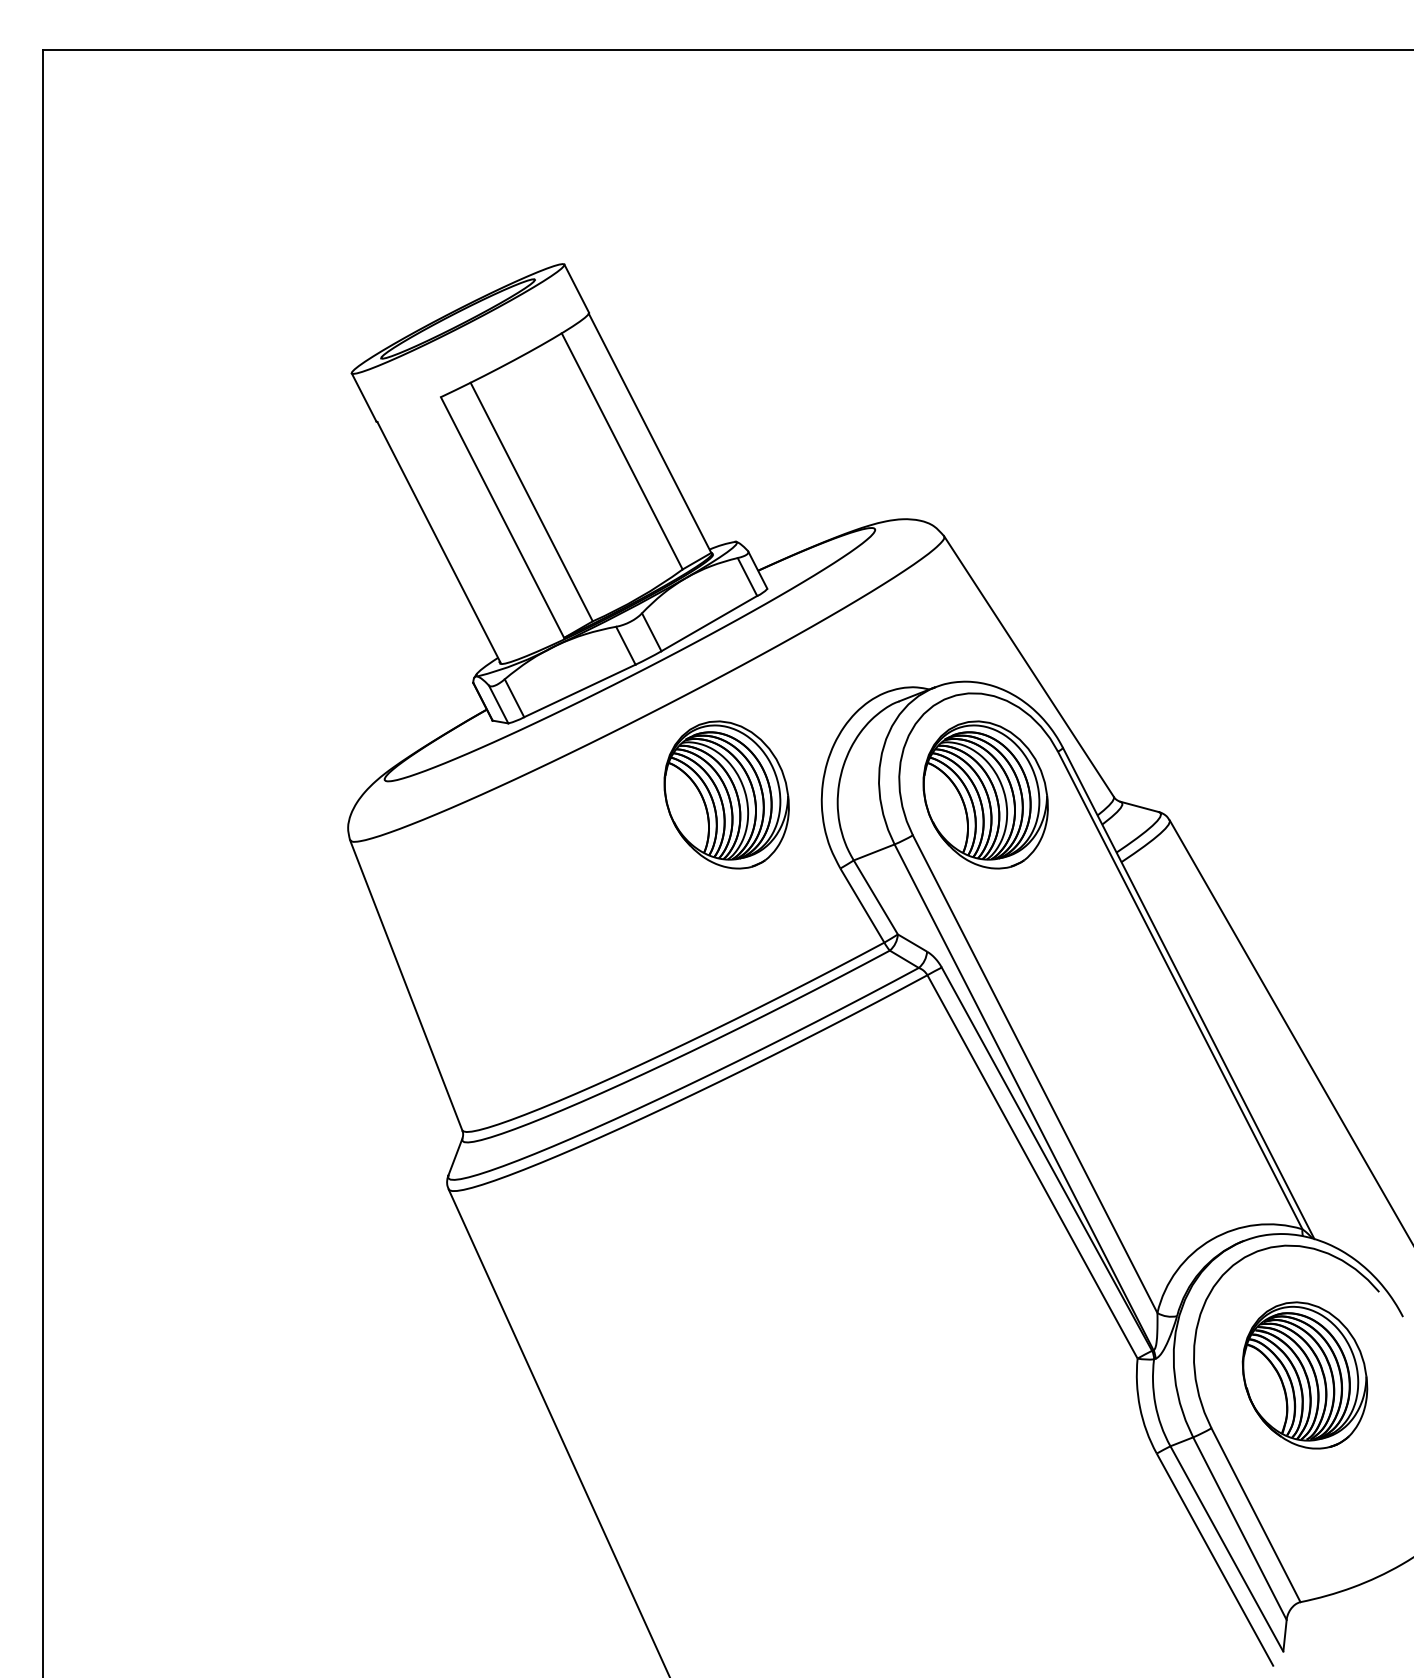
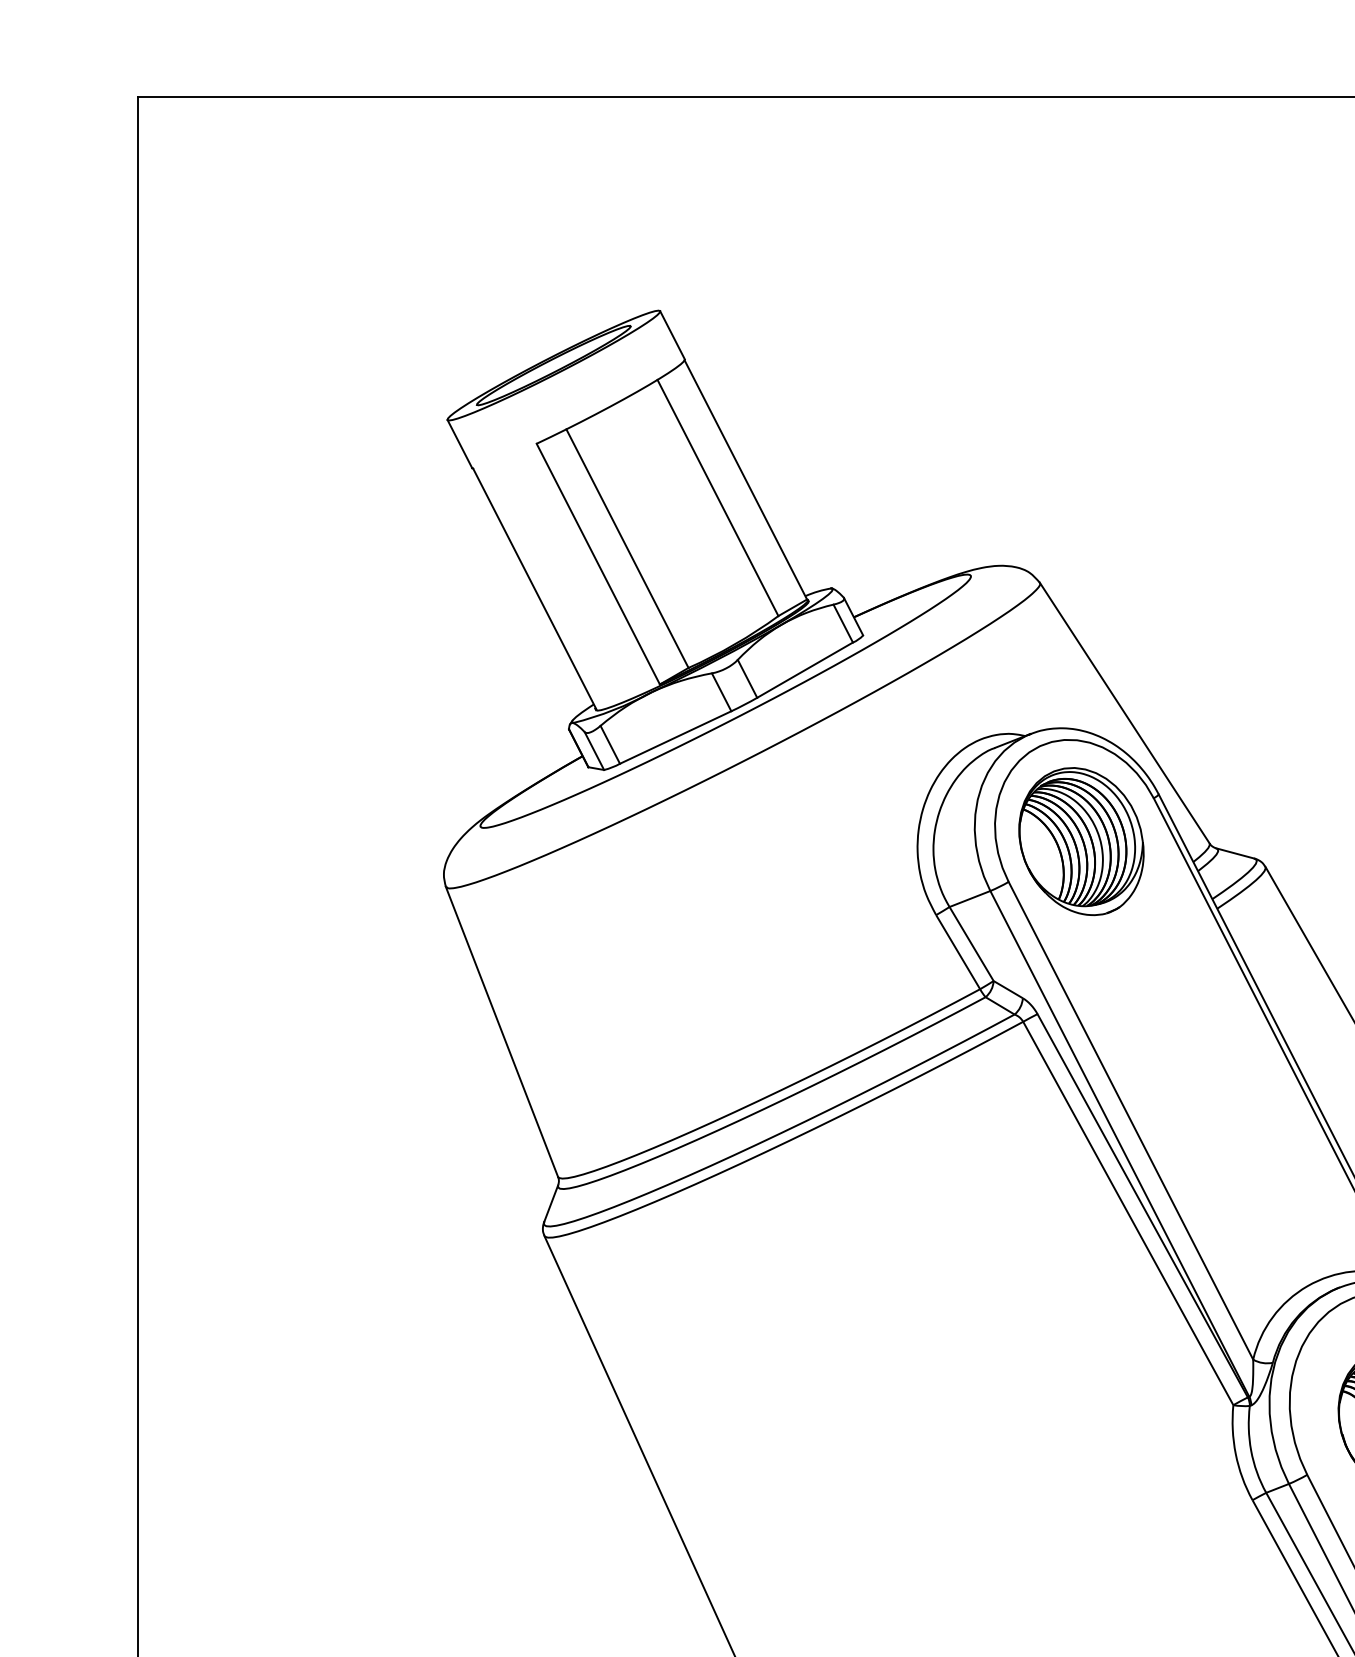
part: (726, 794) -> (822, 841), removed

